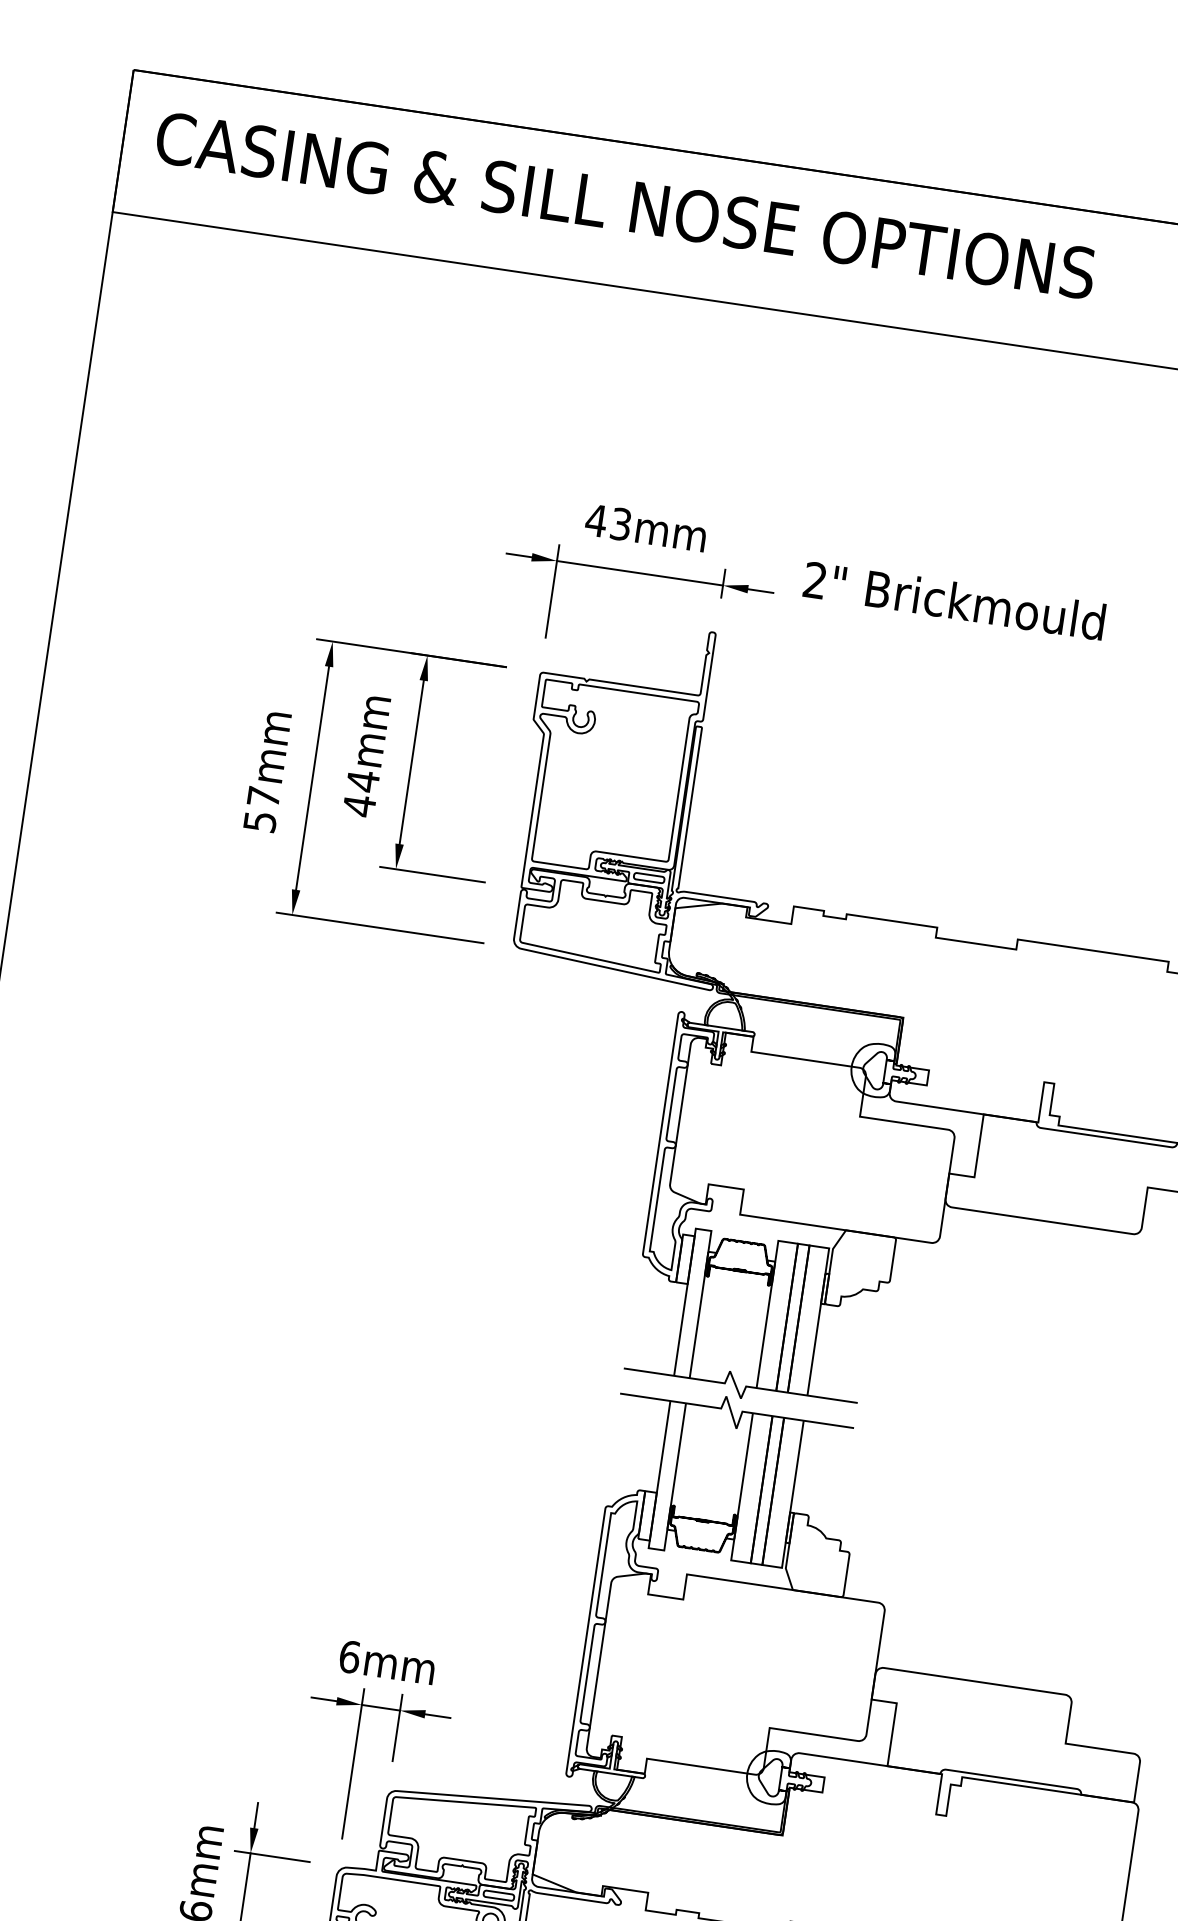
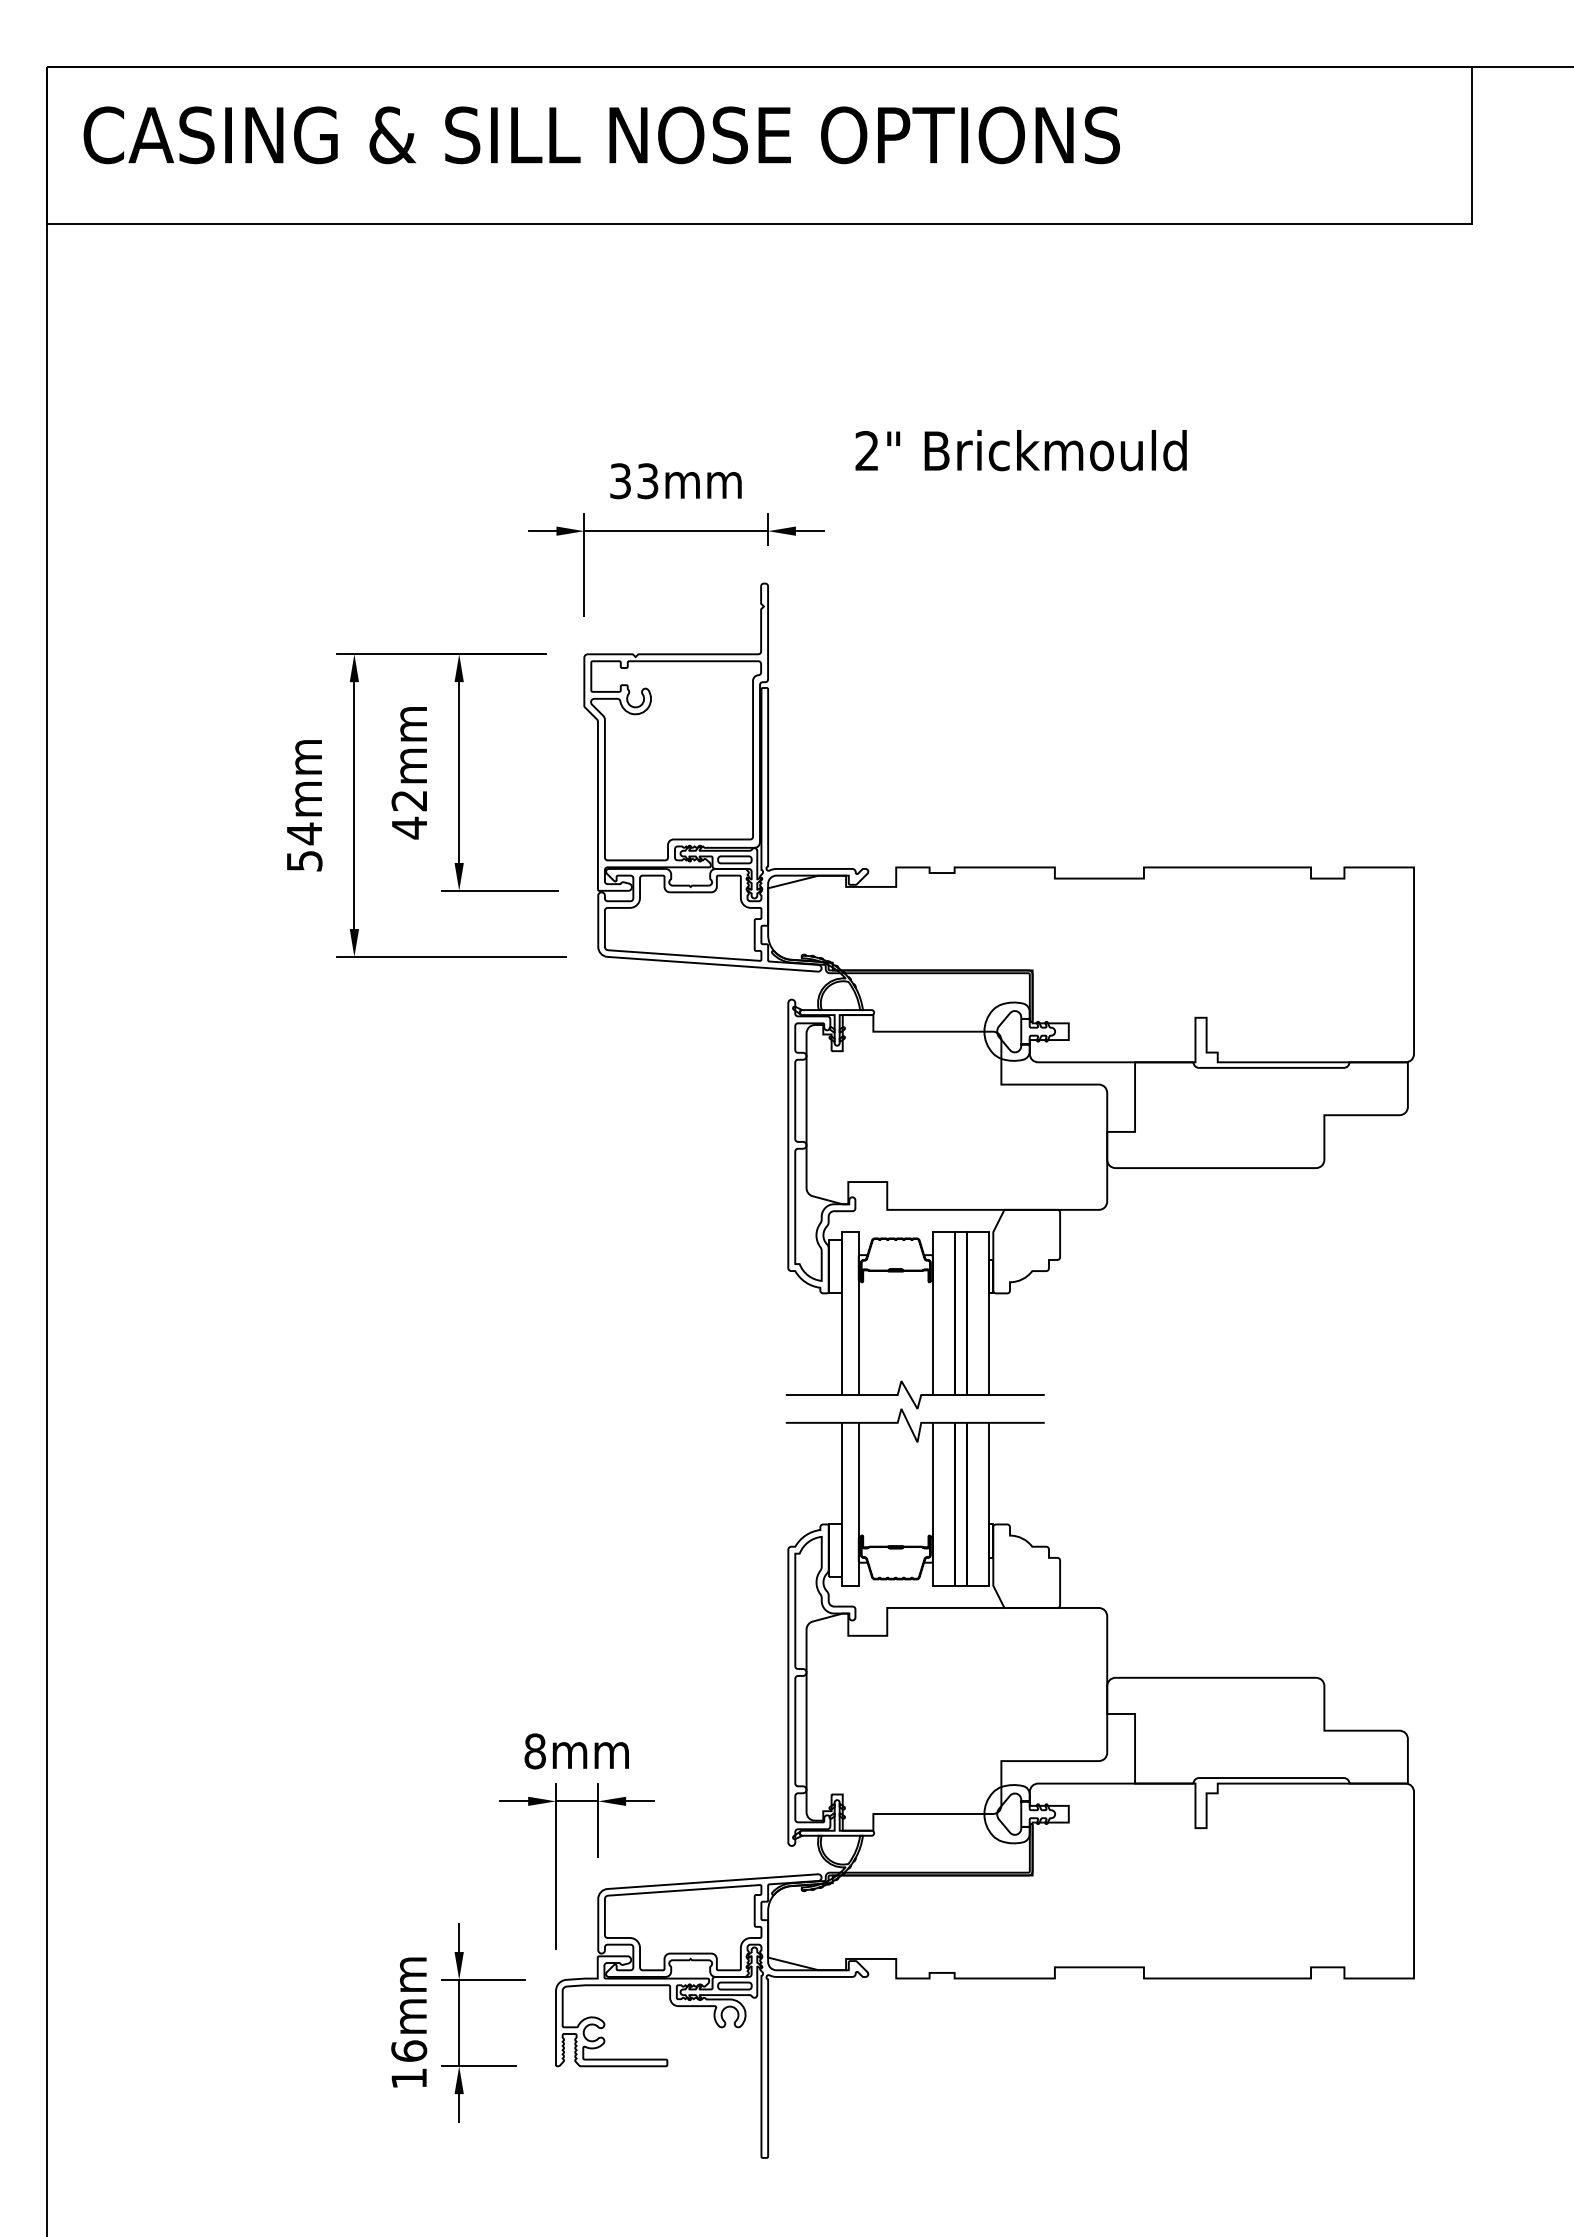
text: (596, 520) -> (620, 481), 43mm -> 33mm
text: (953, 600) -> (1020, 450), moved
text: (362, 780) -> (408, 800), 44mm -> 42mm
text: (263, 796) -> (304, 833), 57mm -> 54mm
text: (350, 1657) -> (535, 1751), 6mm -> 8mm

